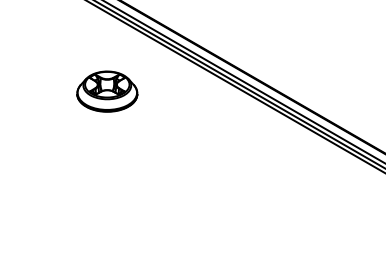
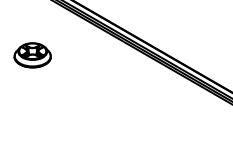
part: (106, 91) -> (32, 55), moved

